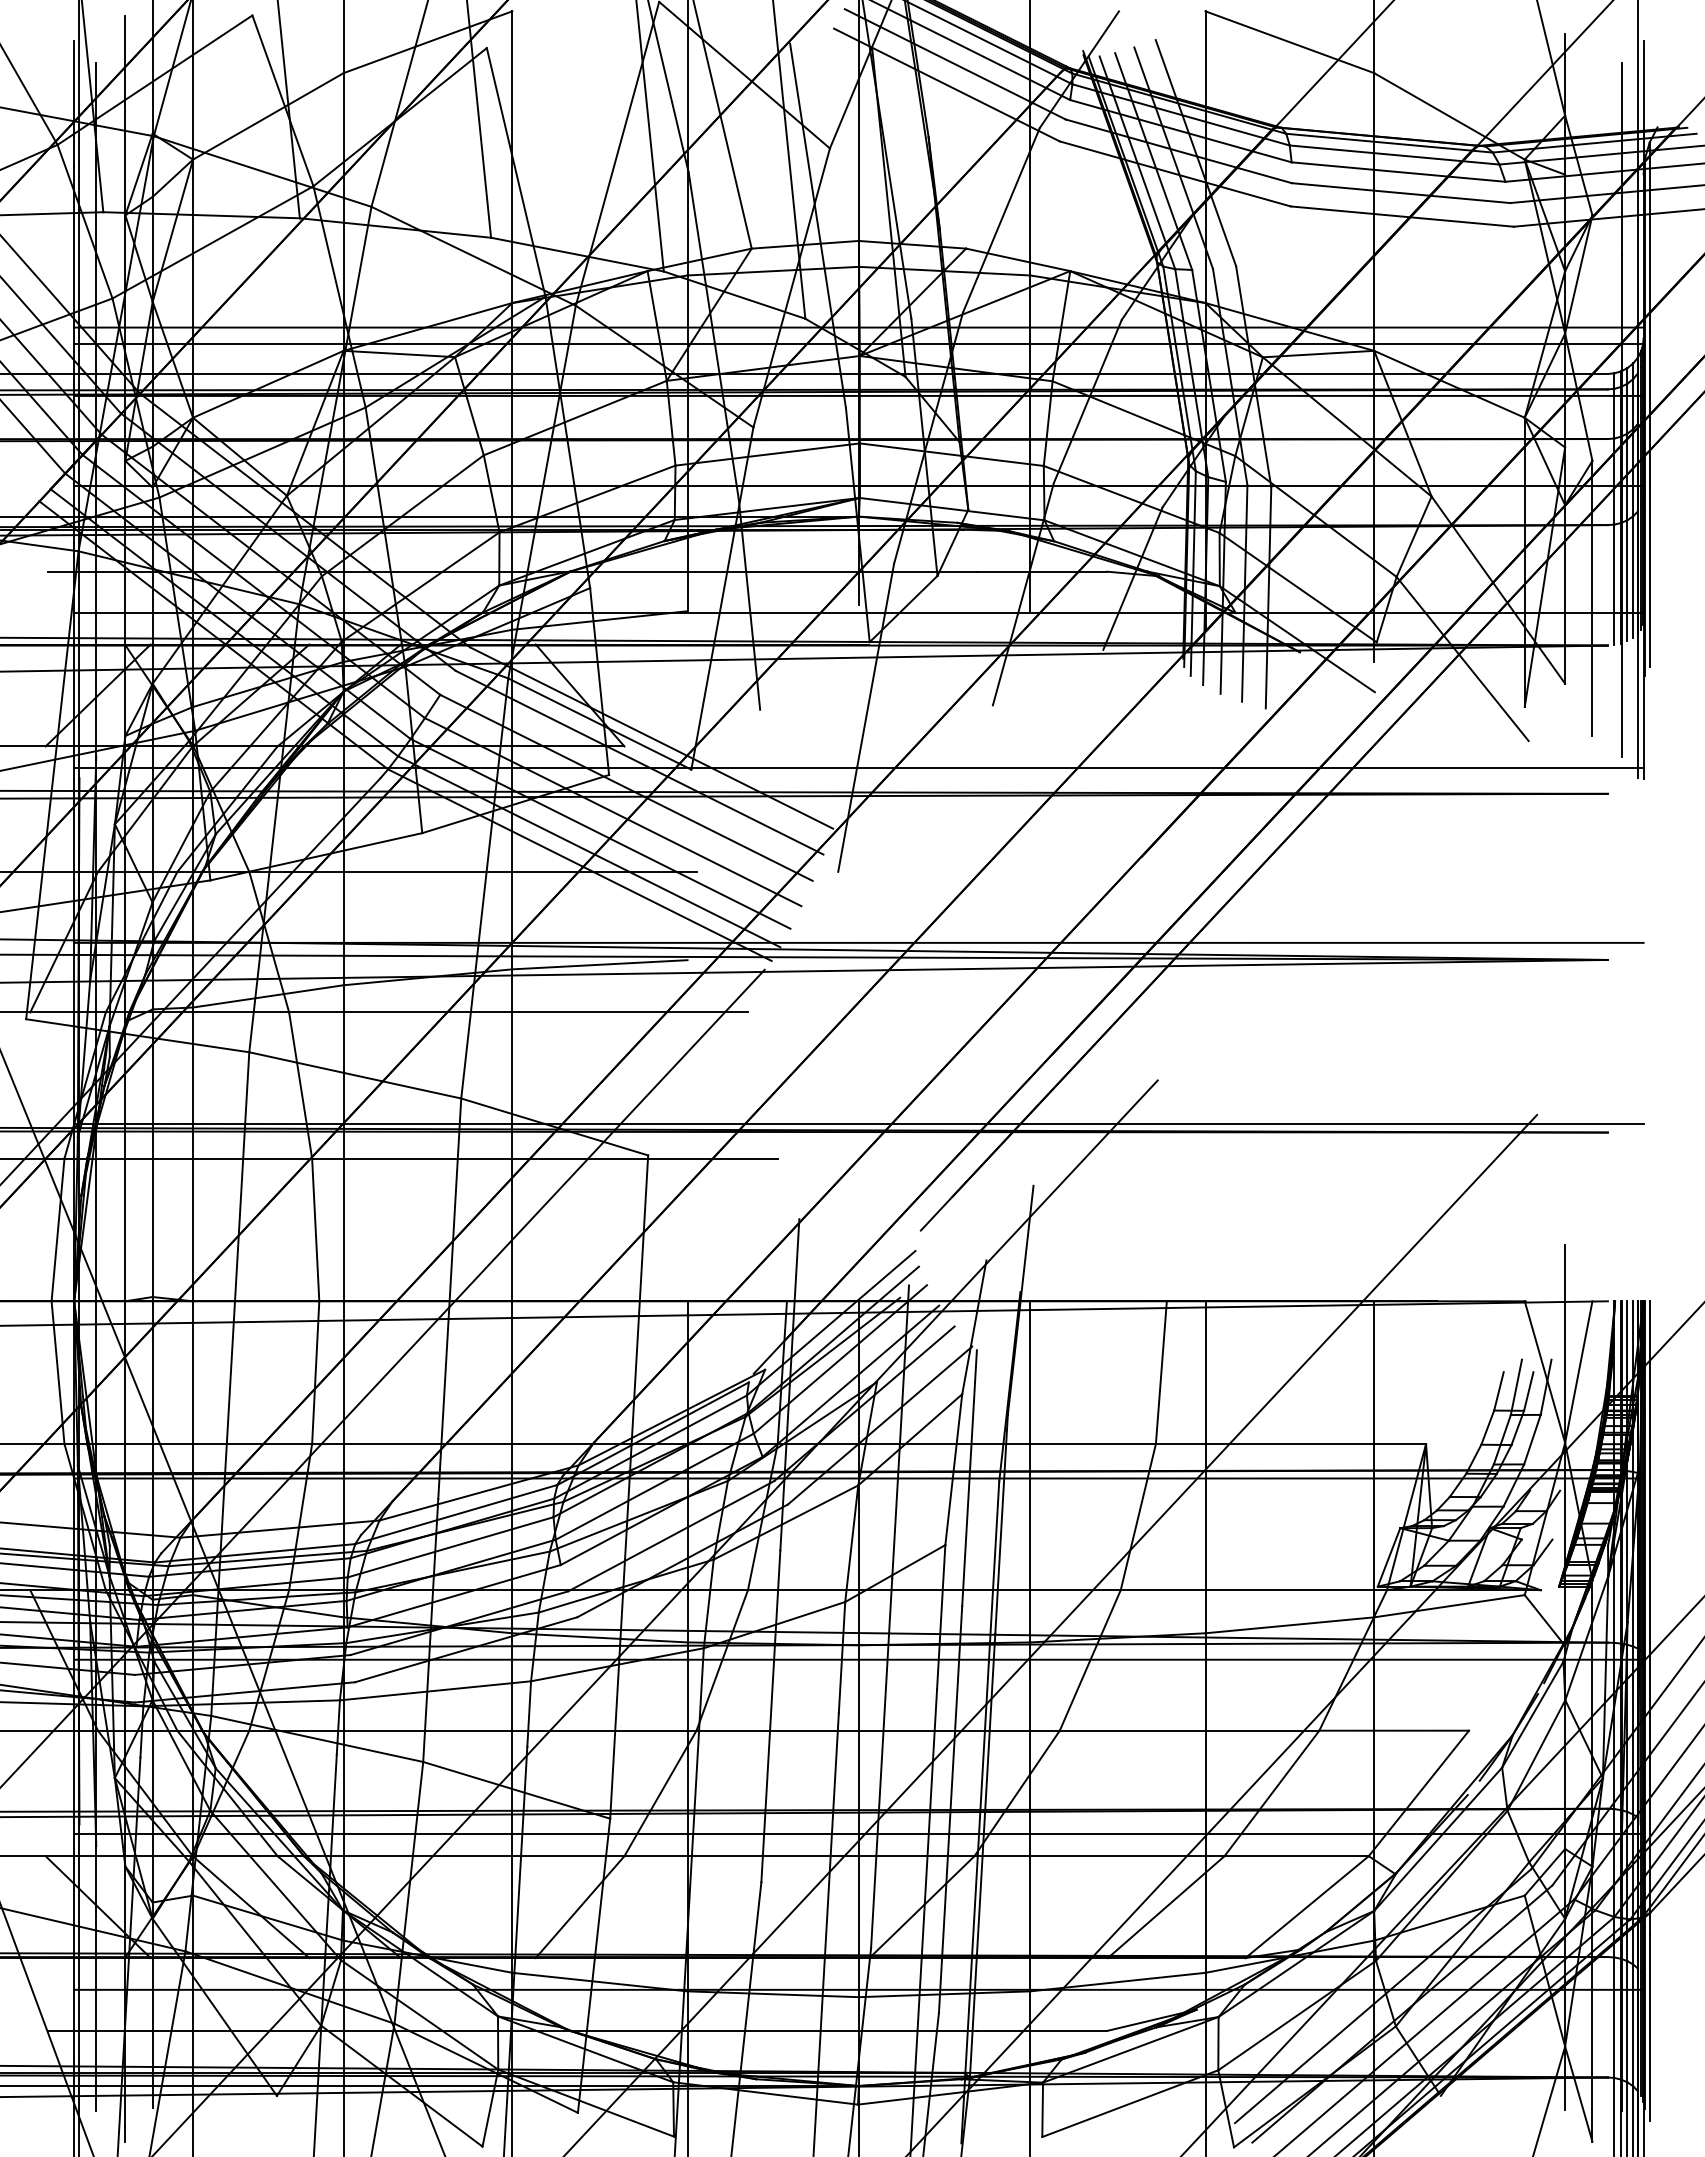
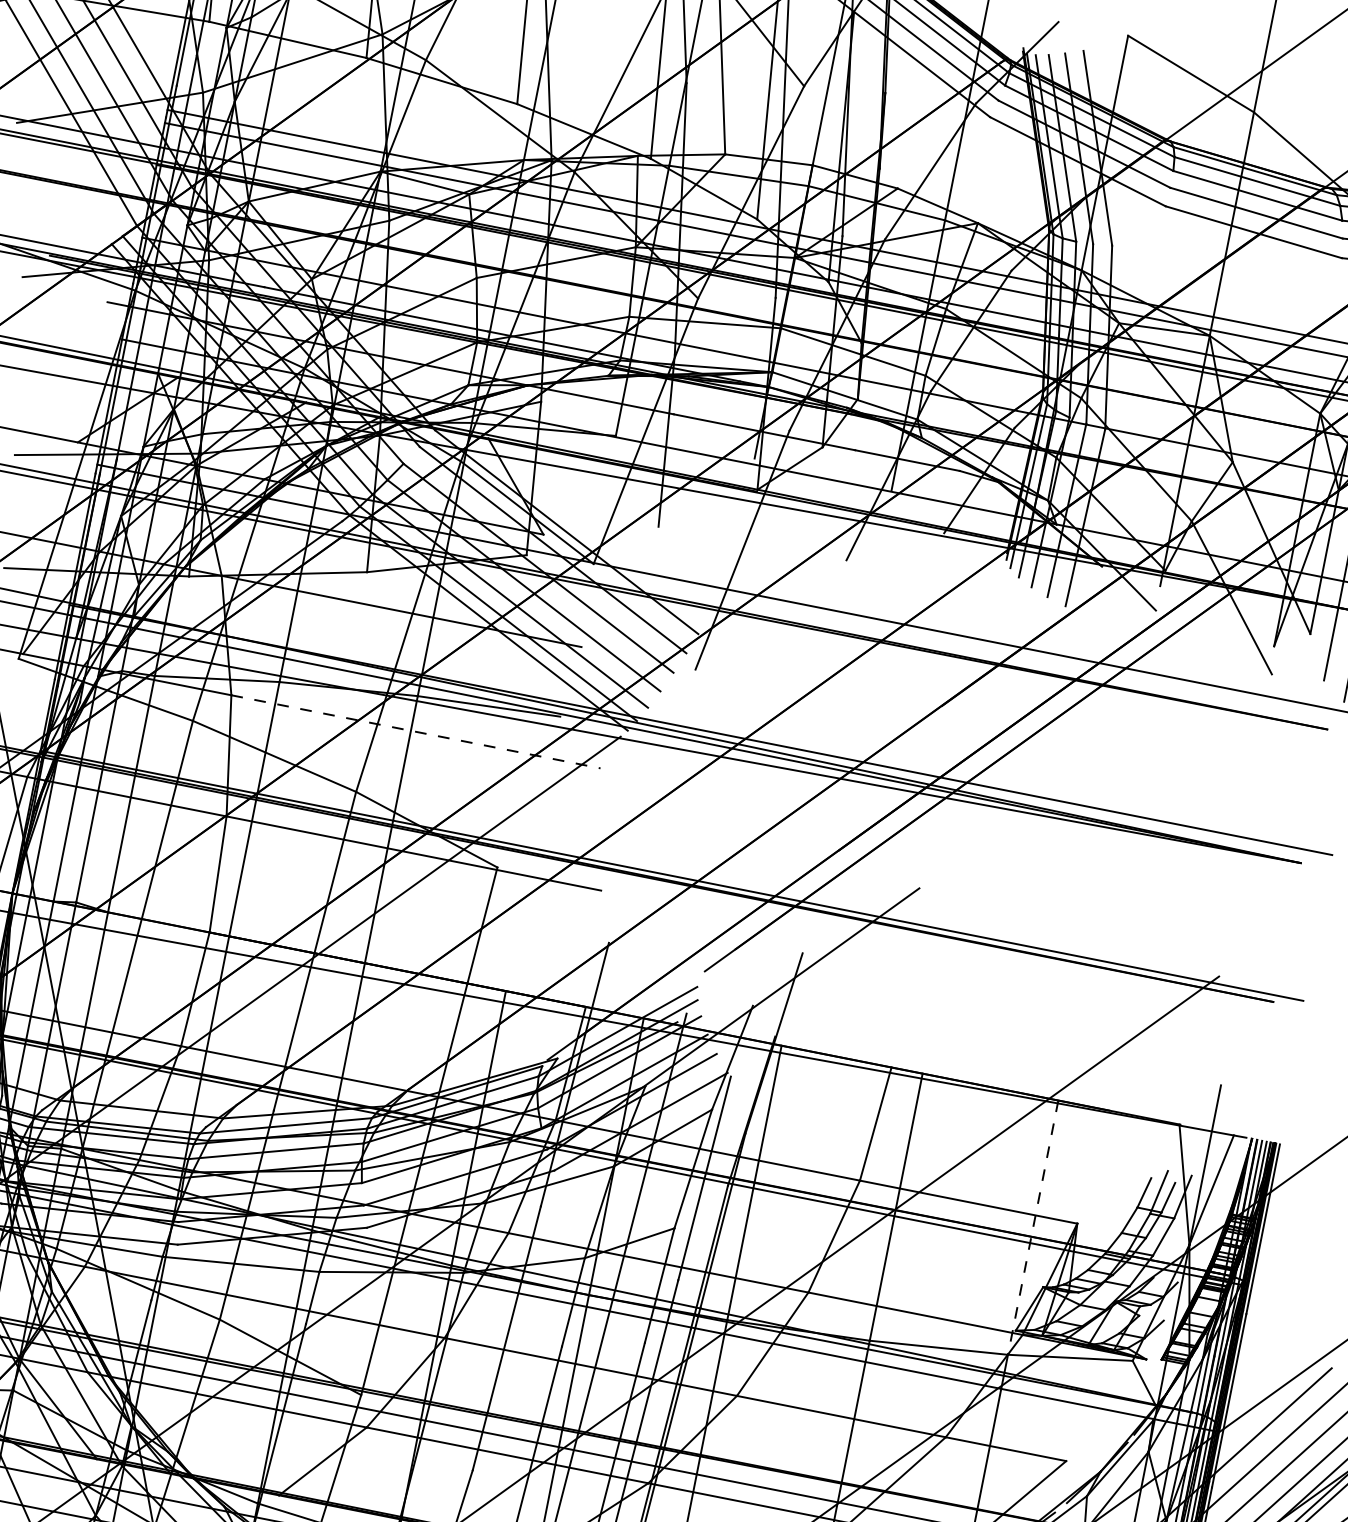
line: (519, 1012) -> (416, 731), solid -> dashed
line: (1374, 1459) -> (1033, 1227), solid -> dashed

